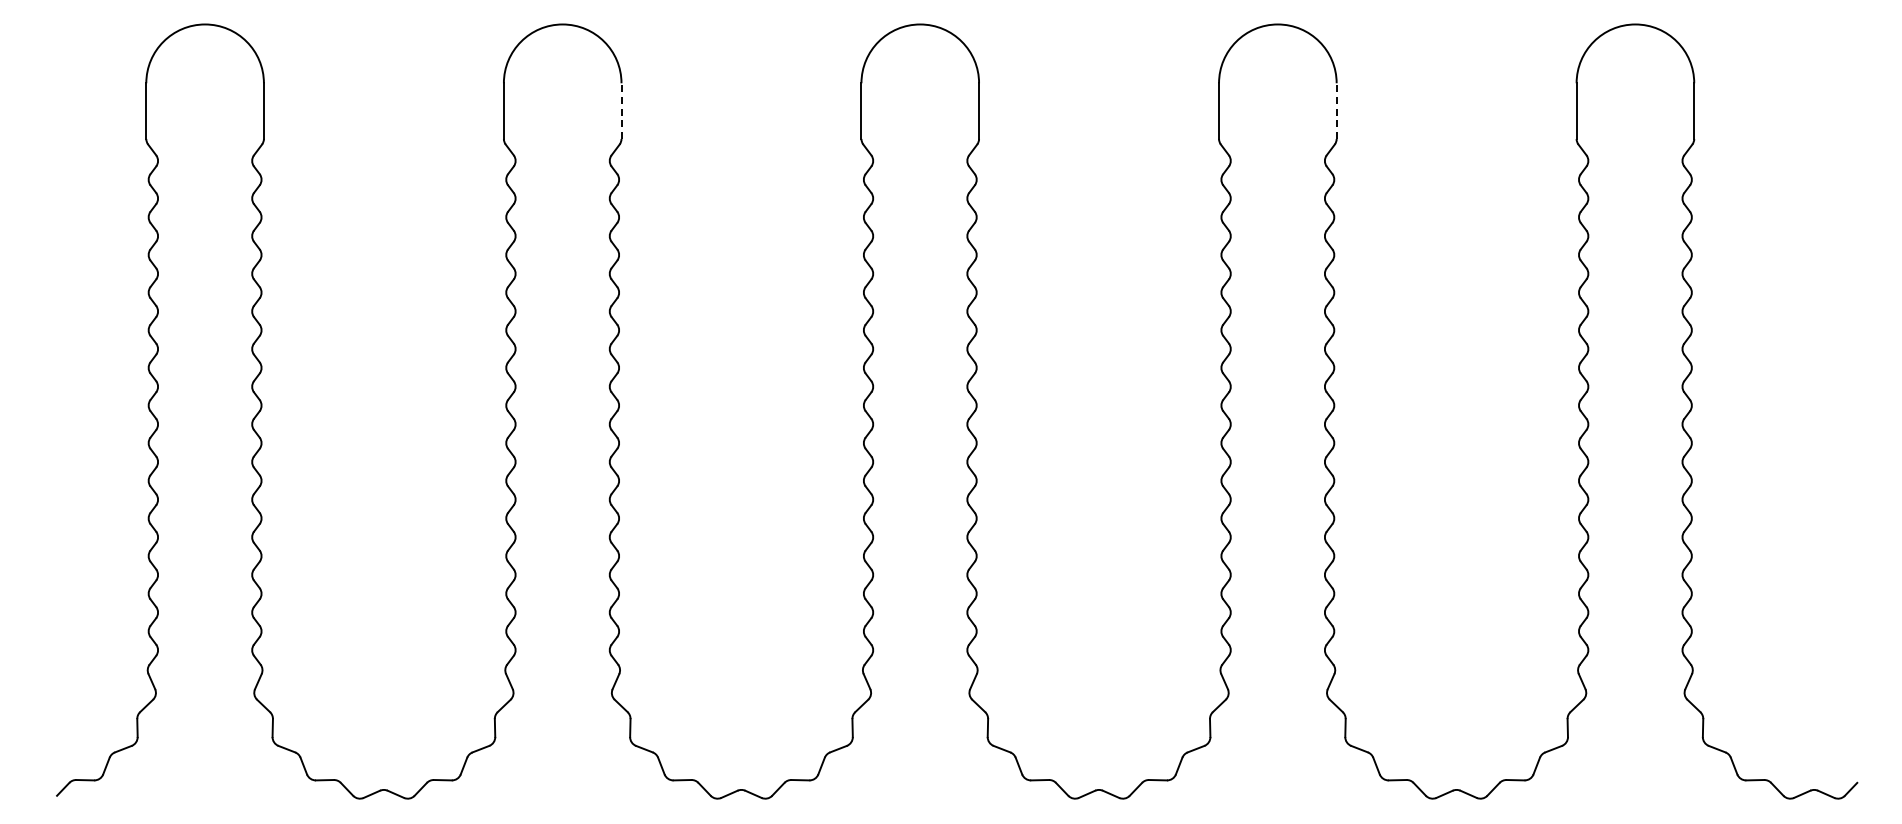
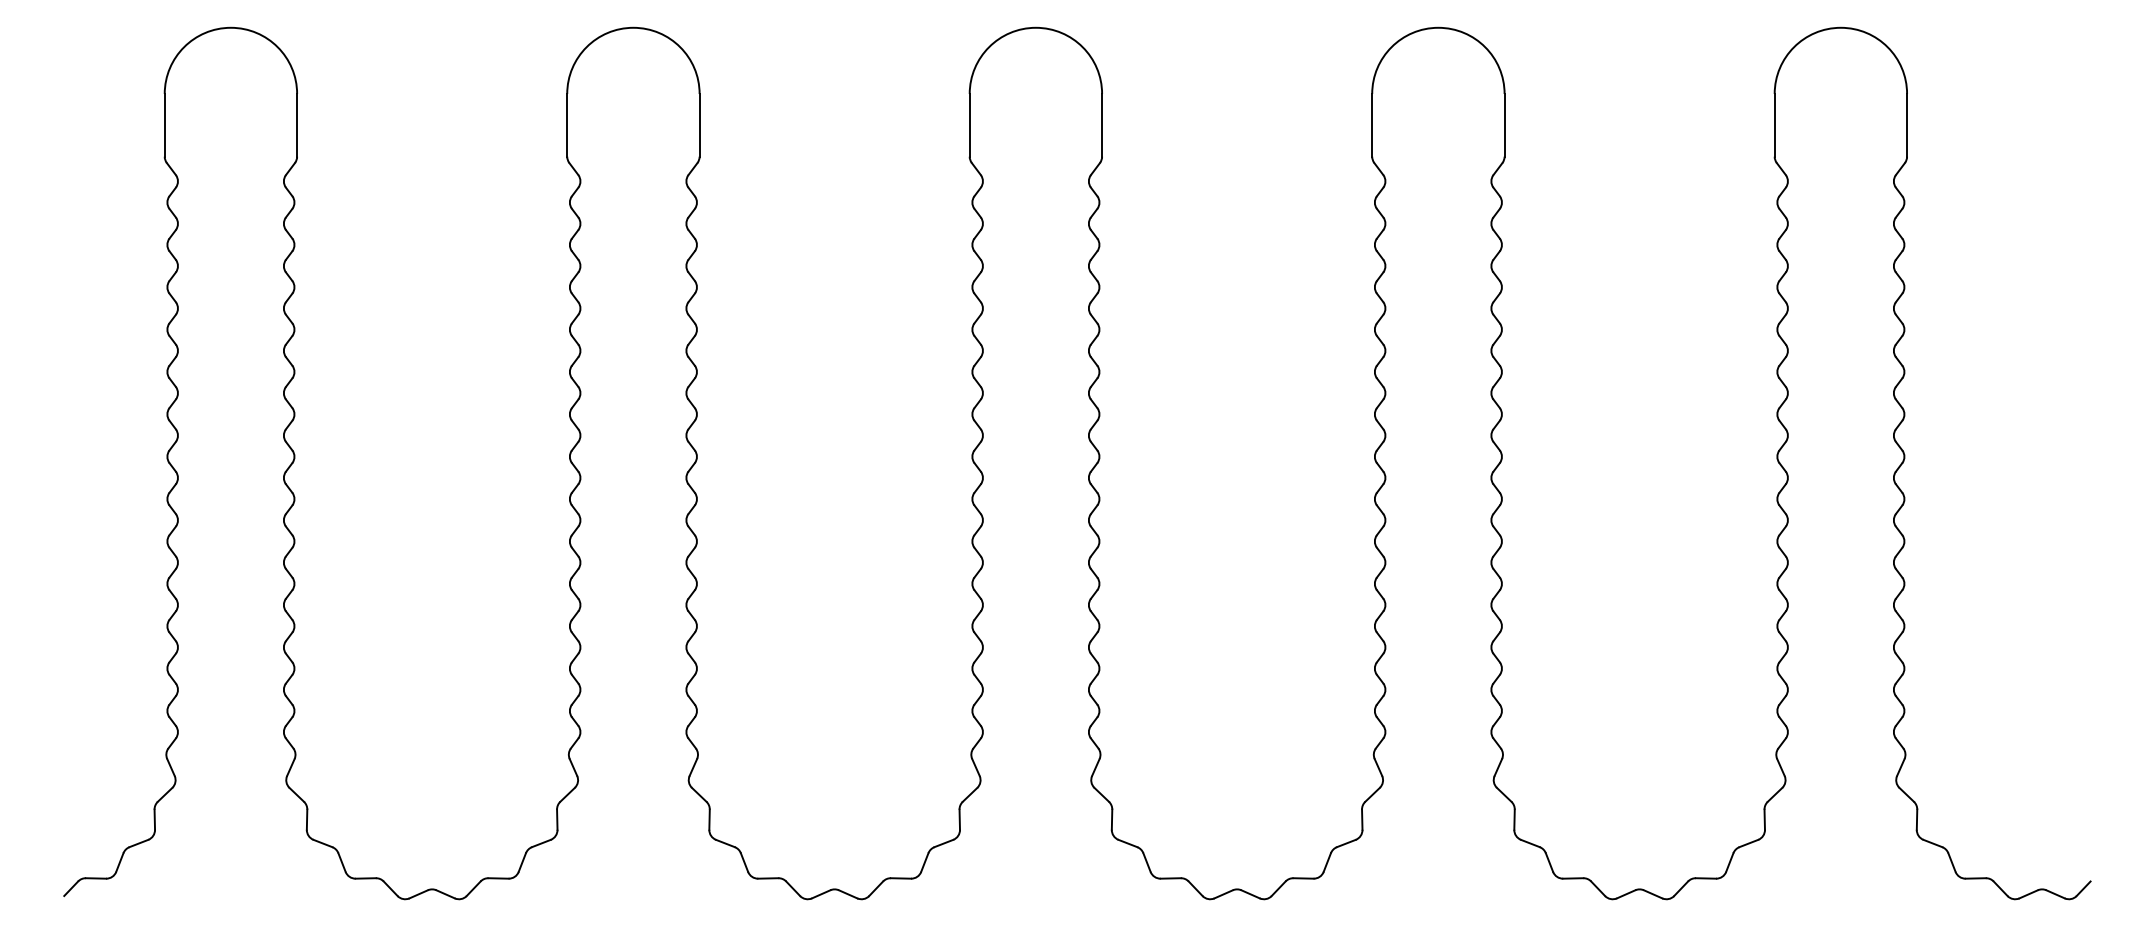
line: (621, 111) -> (699, 125), dashed -> solid
line: (1336, 111) -> (1504, 125), dashed -> solid

